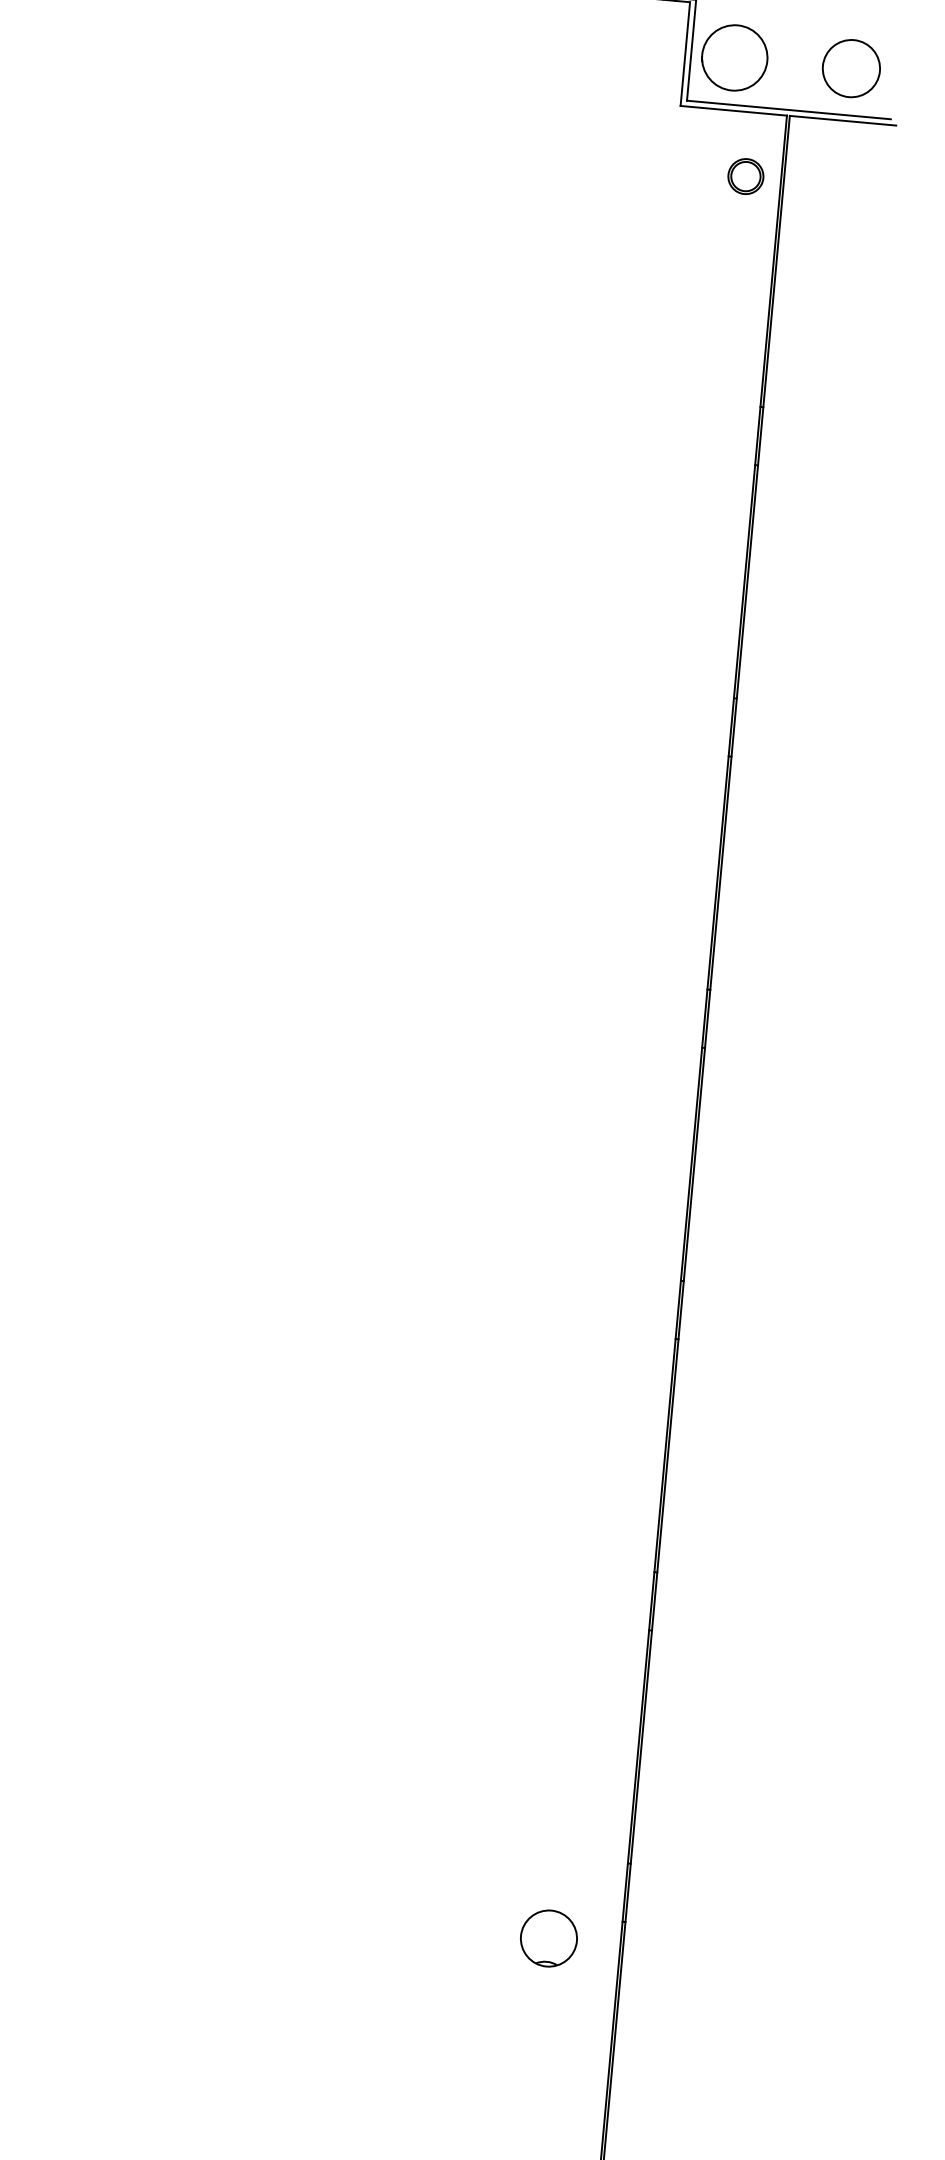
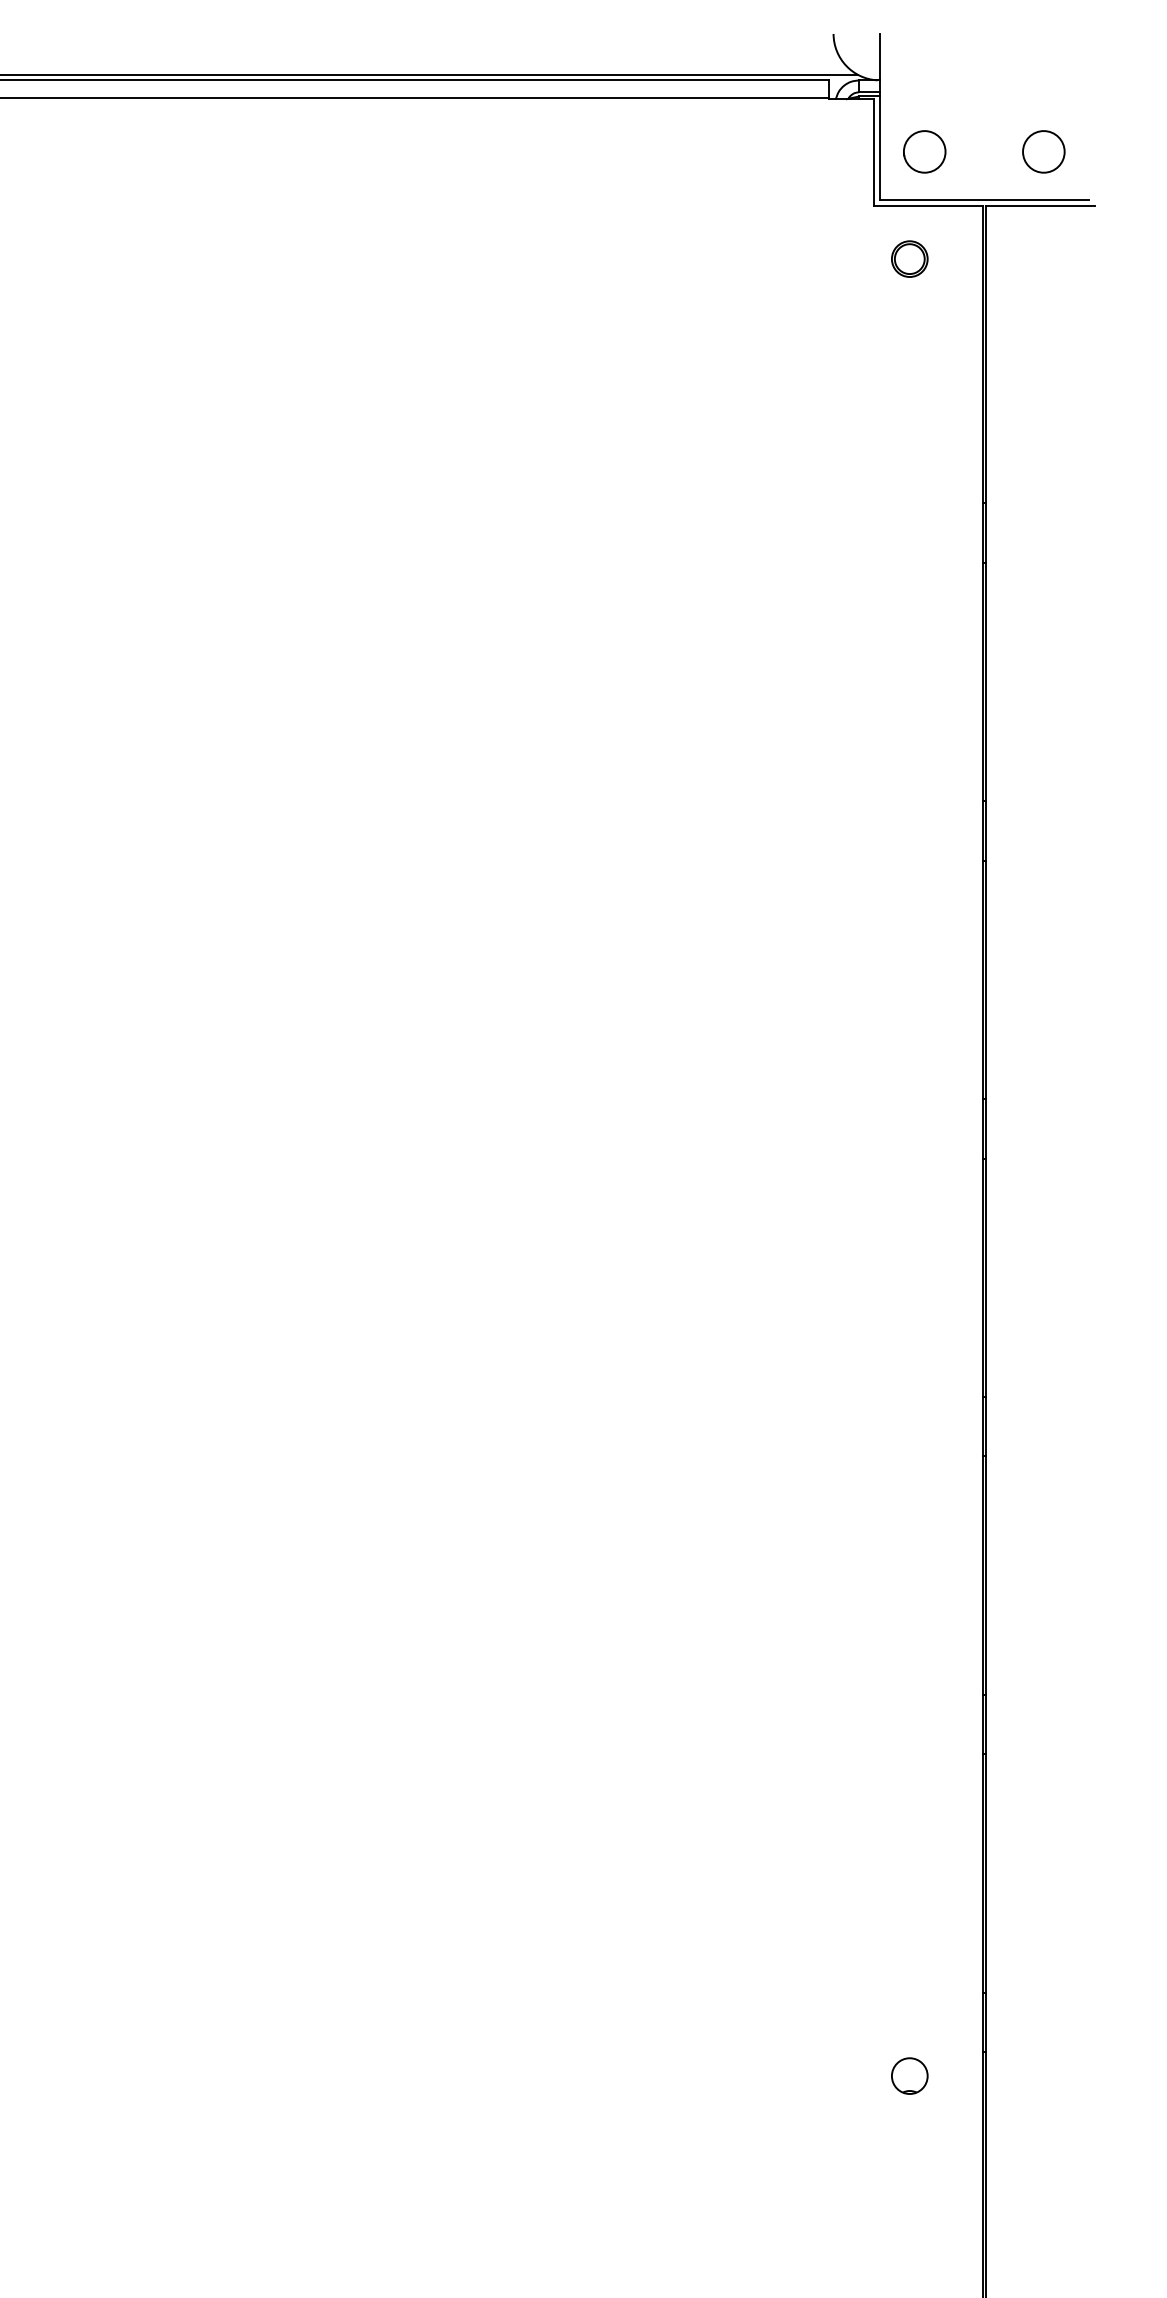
circle: (734, 57) -> (924, 151), size x0.62
circle: (851, 68) -> (1043, 151), size x0.71
part: (745, 175) -> (909, 258), moved
part: (548, 1937) -> (909, 2075), size x0.62

